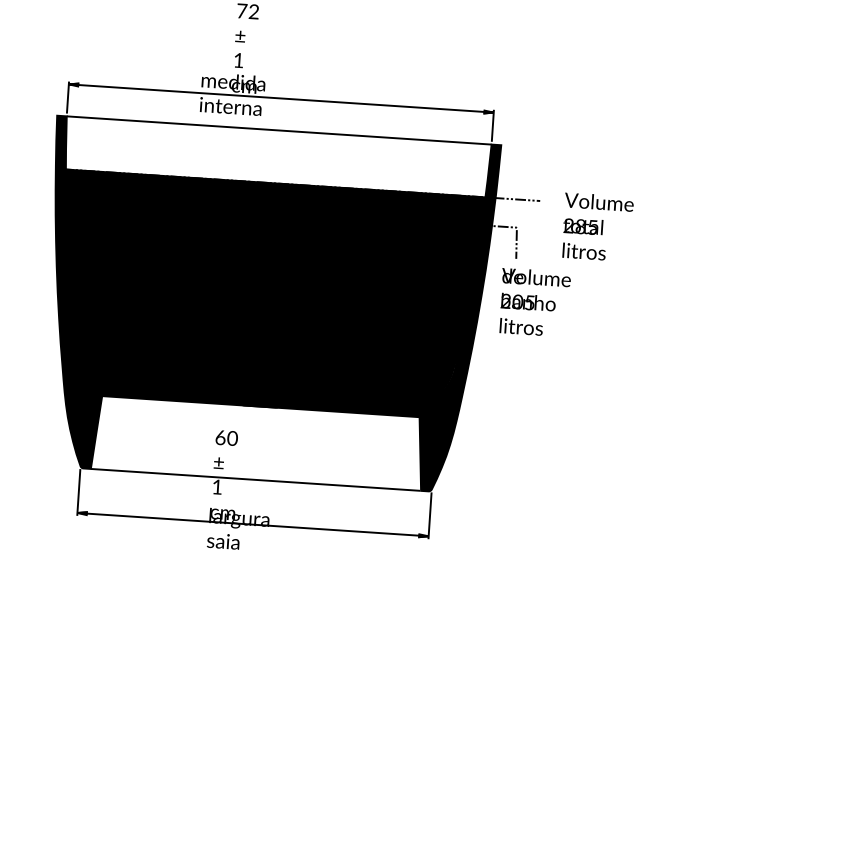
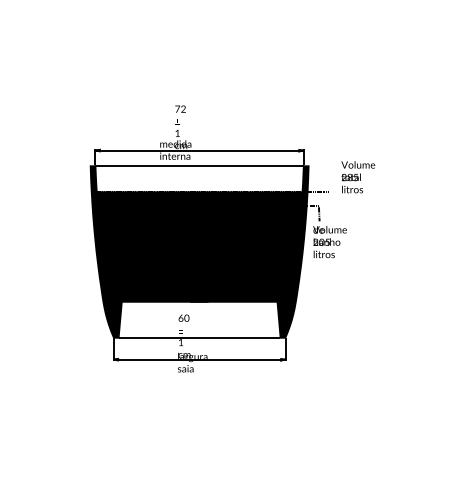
text: (597, 227) -> (358, 177), moved

